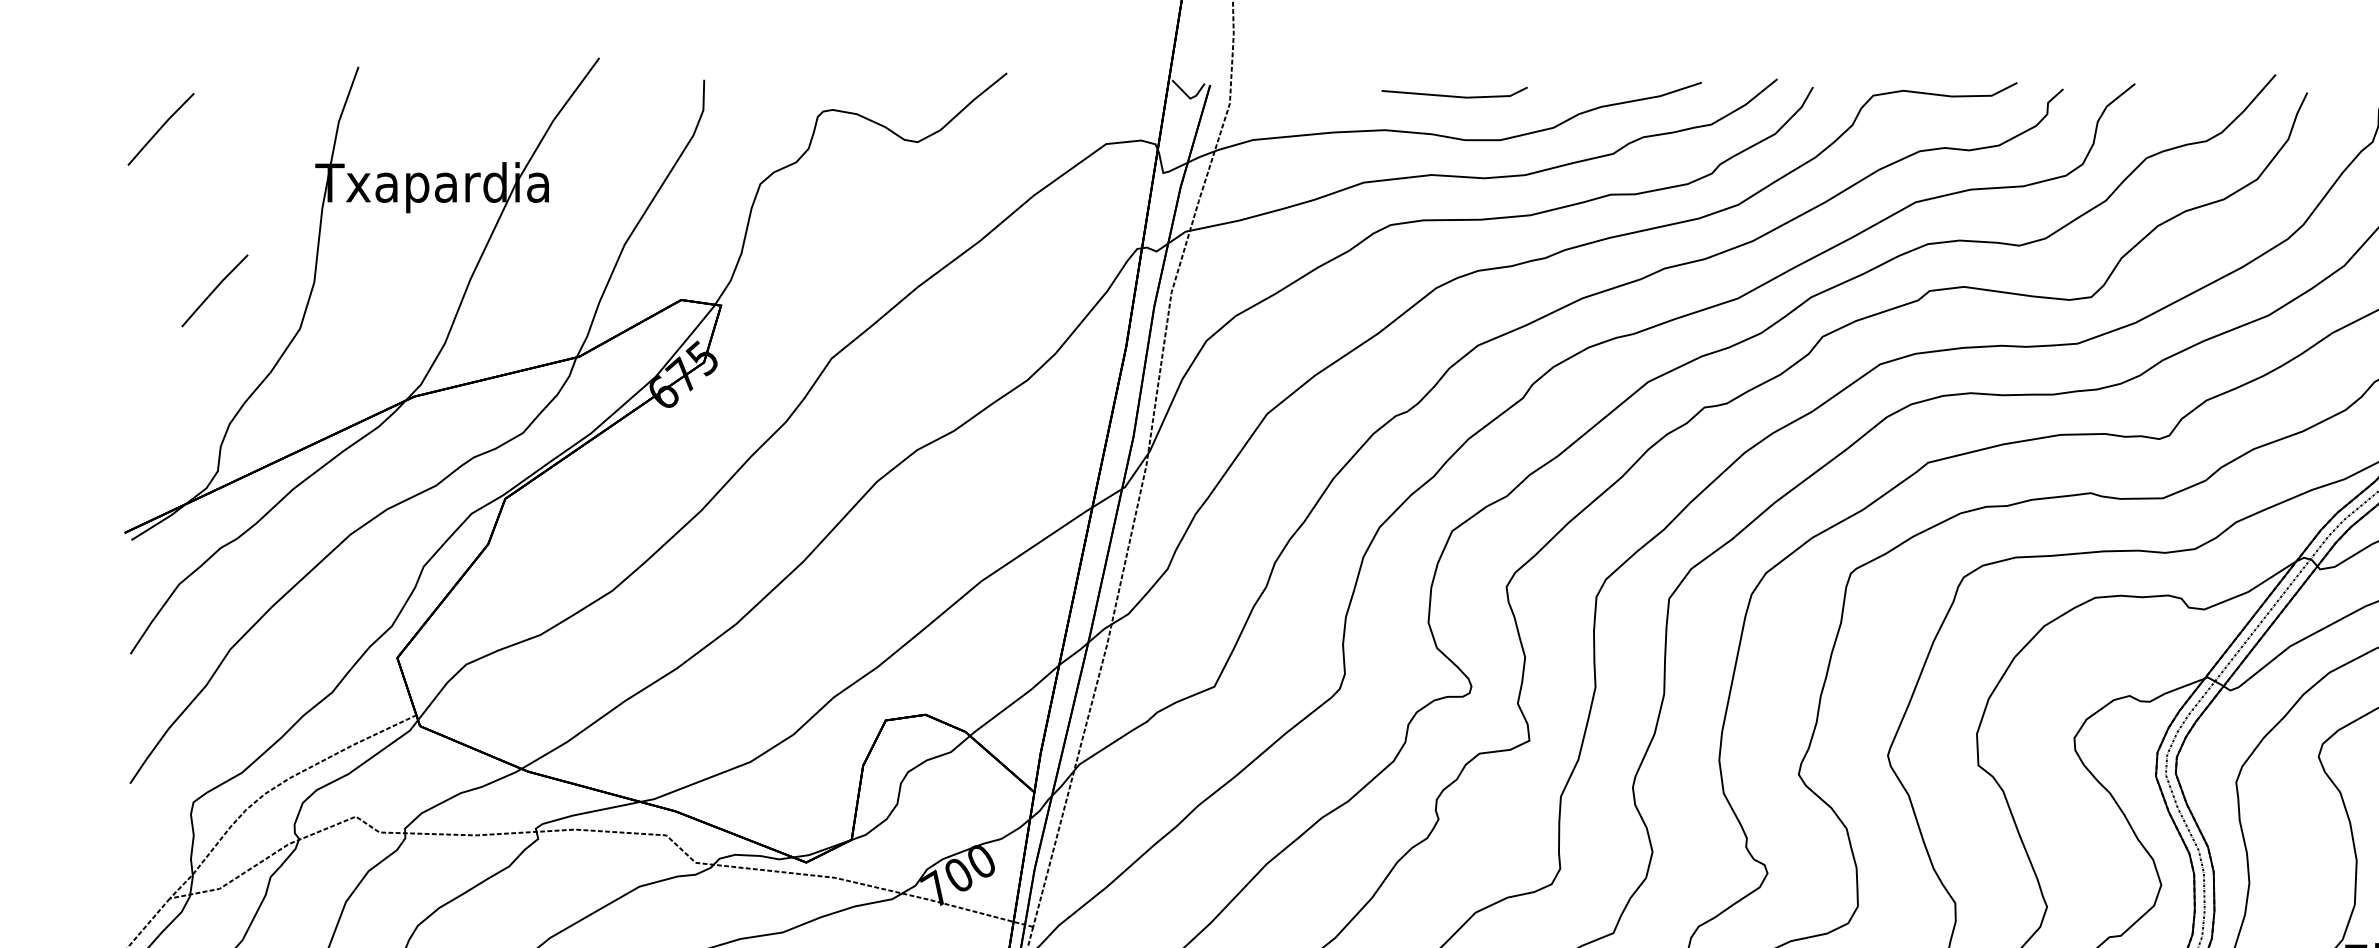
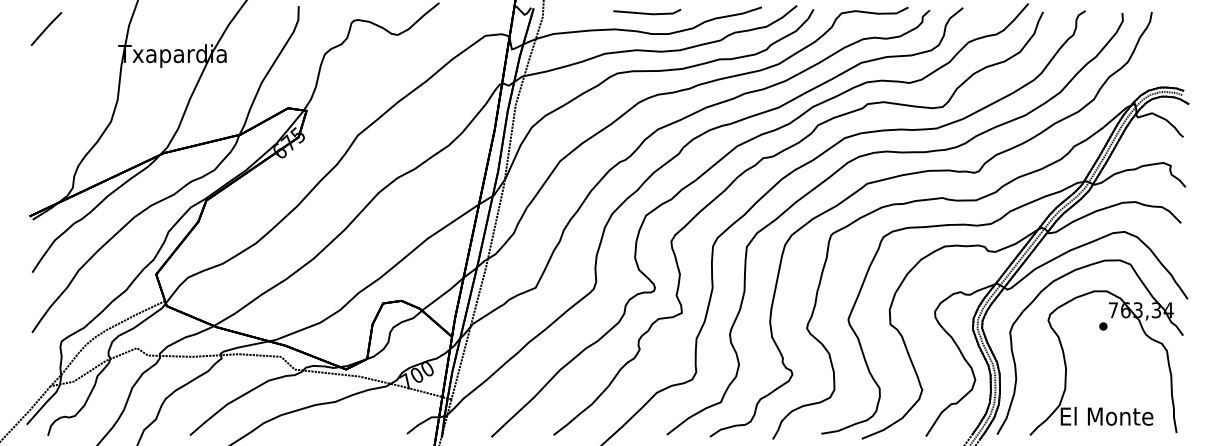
line: (214, 289) -> (71, 103), removed

